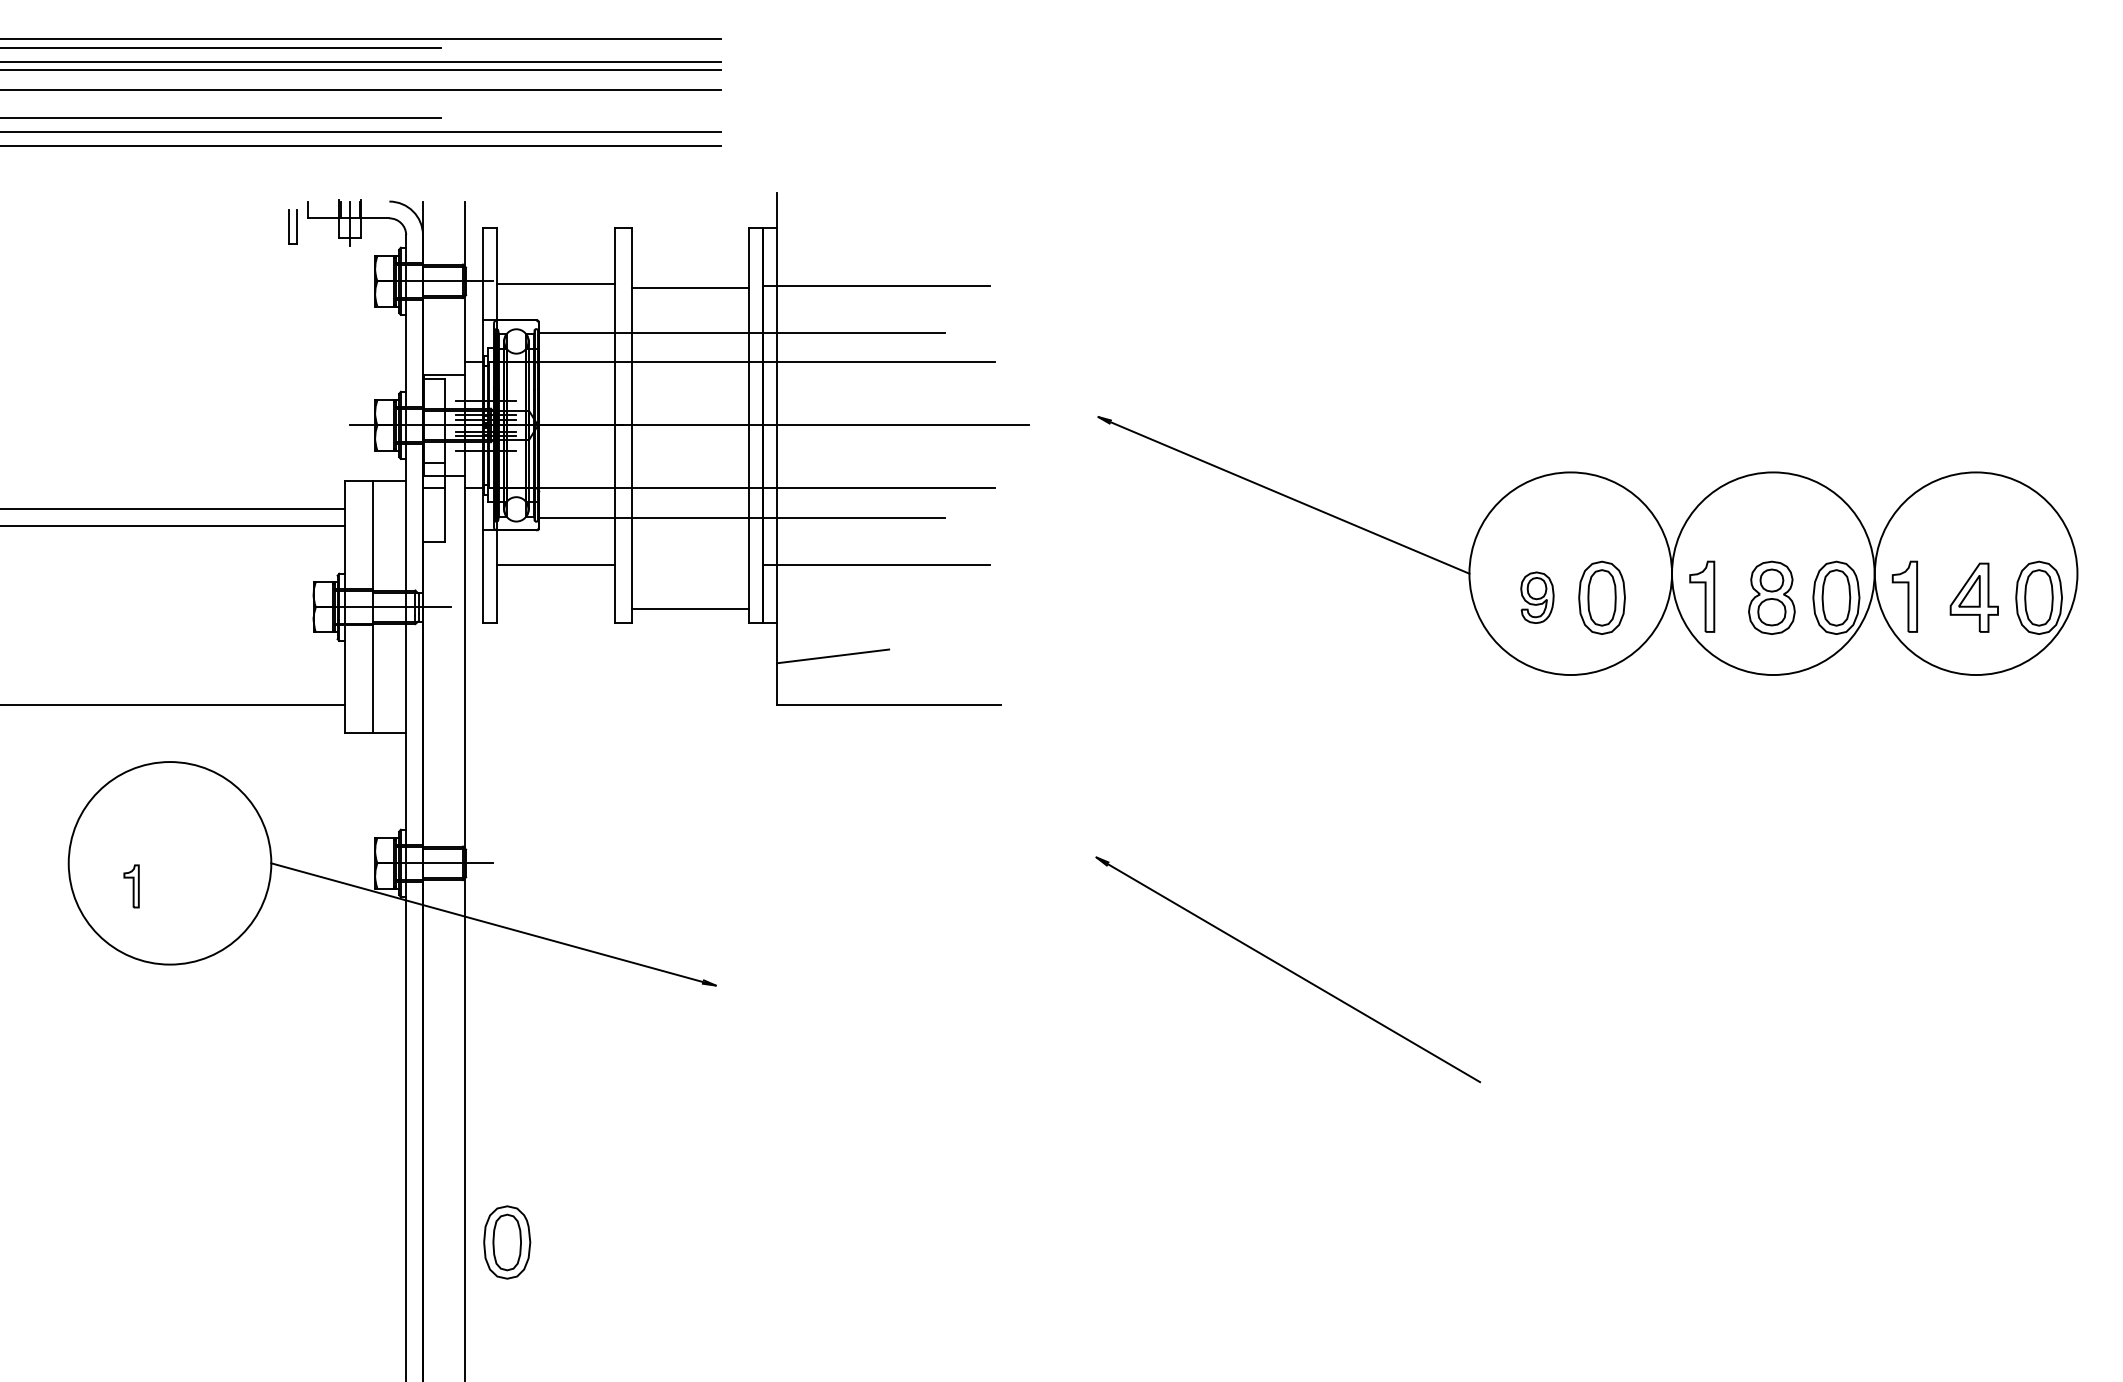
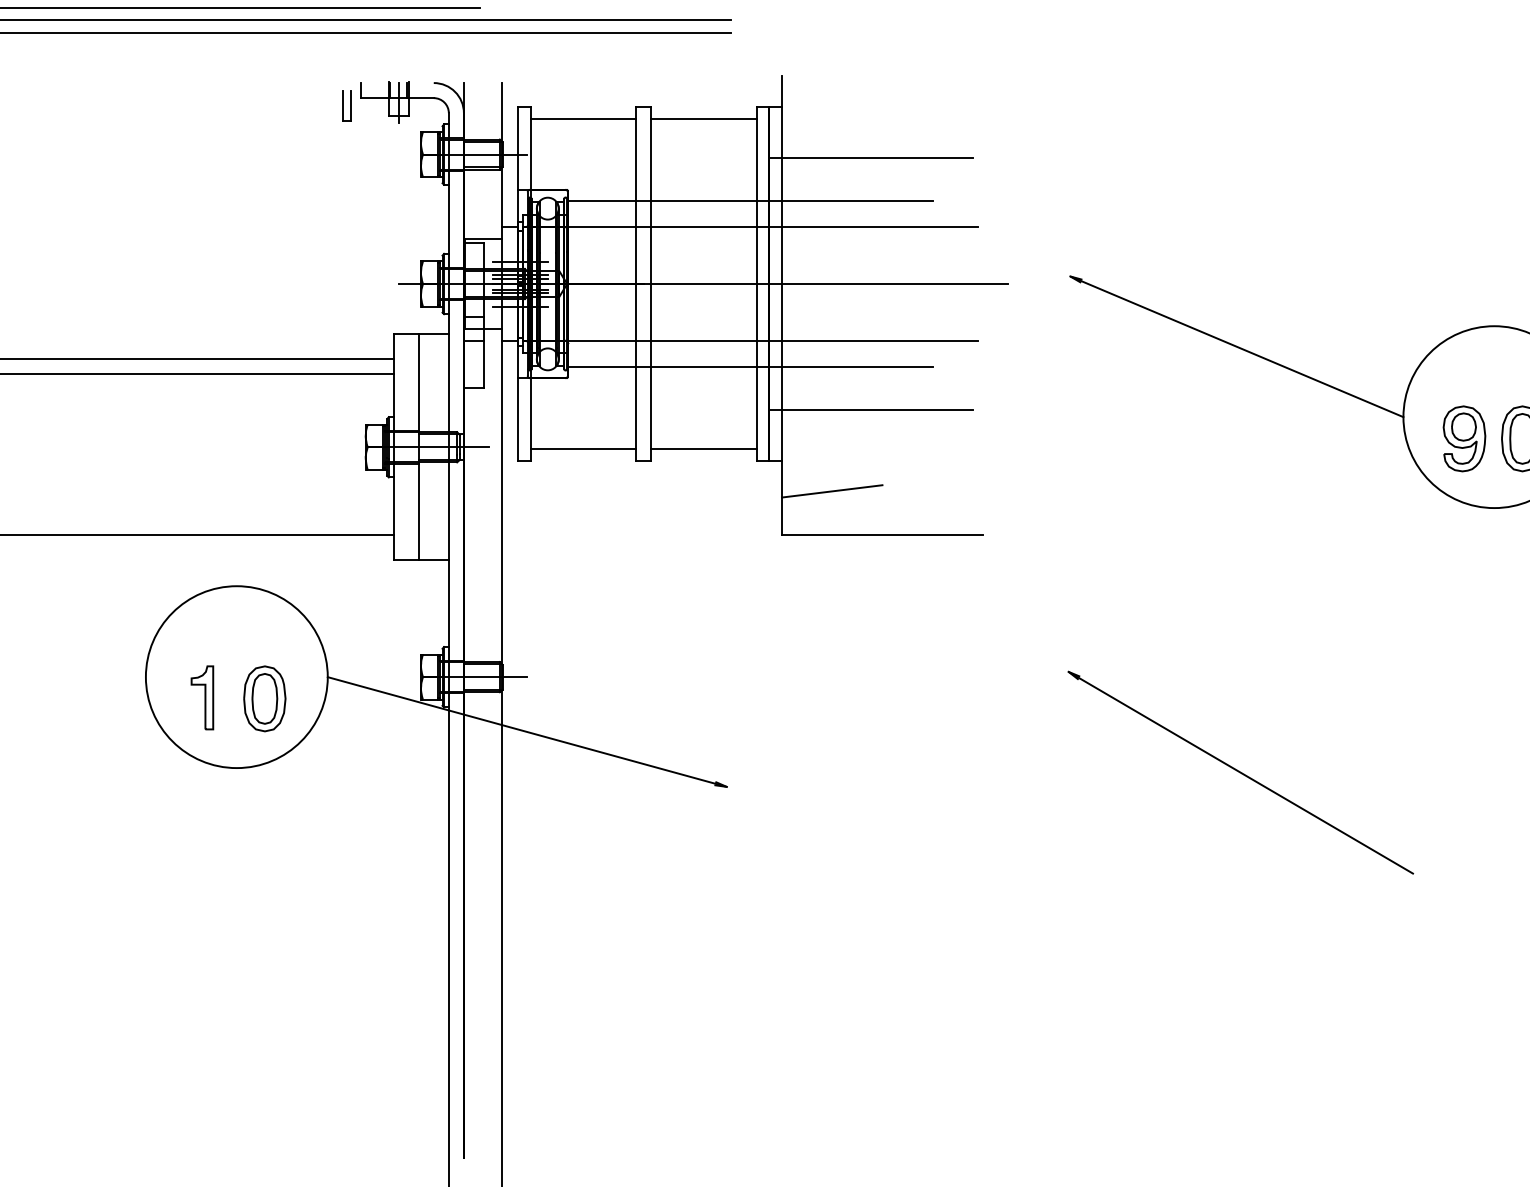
line: (555, 284) -> (582, 119), moved
line: (690, 288) -> (704, 119), moved
line: (555, 564) -> (582, 448), moved
part: (1537, 597) -> (1464, 438), size x1.43
part: (131, 886) -> (202, 697), size x1.67
part: (507, 1242) -> (265, 698), moved

